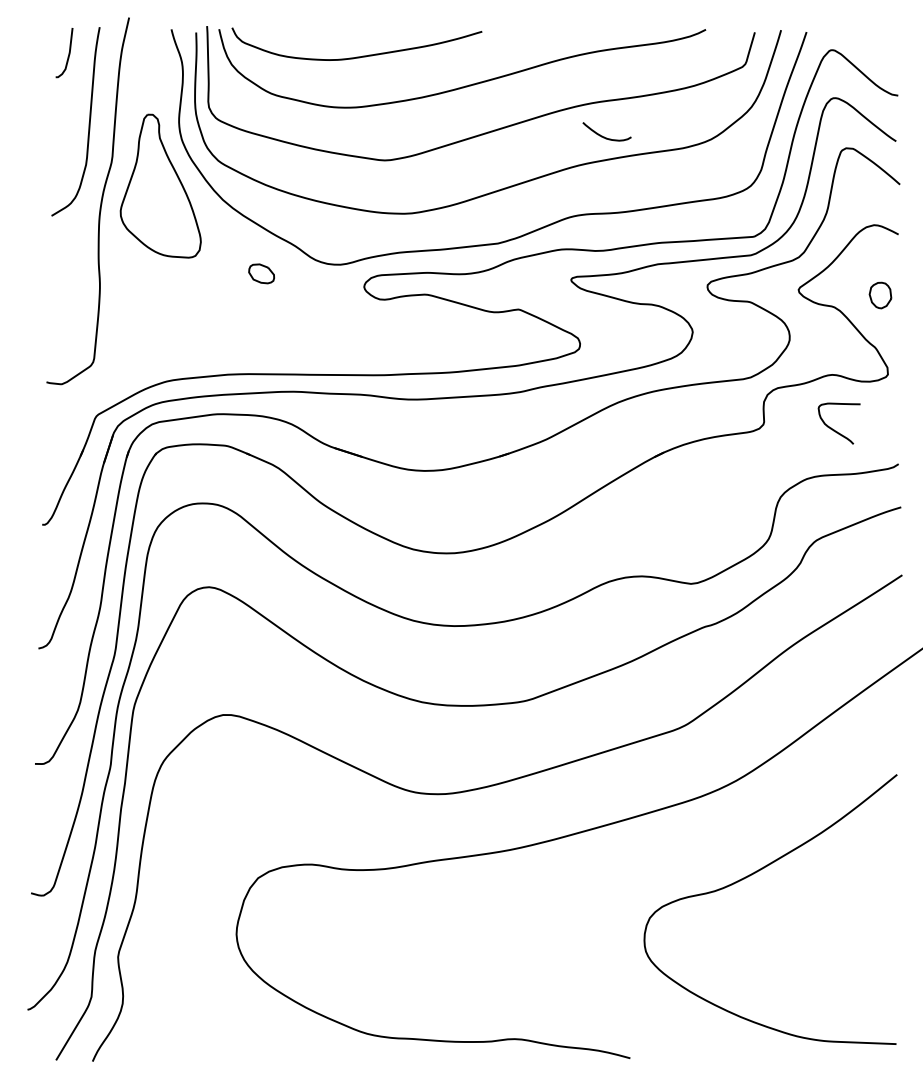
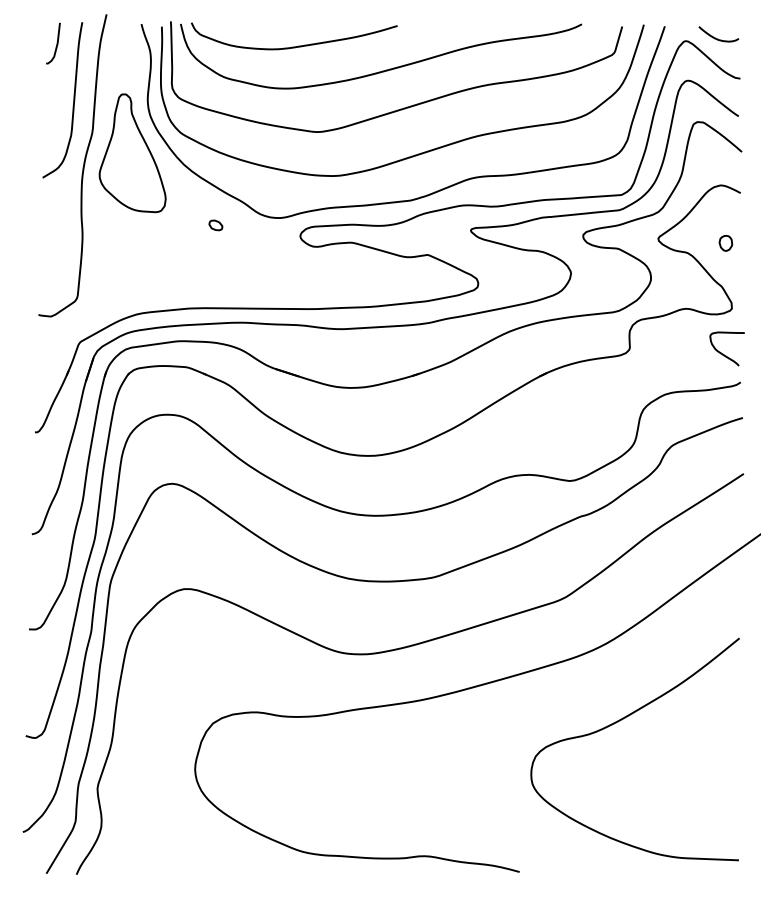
curve: (604, 136) -> (716, 38), moved
part: (261, 273) -> (215, 225), size x0.62
part: (880, 295) -> (725, 243), size x0.71
curve: (834, 429) -> (723, 353), moved

